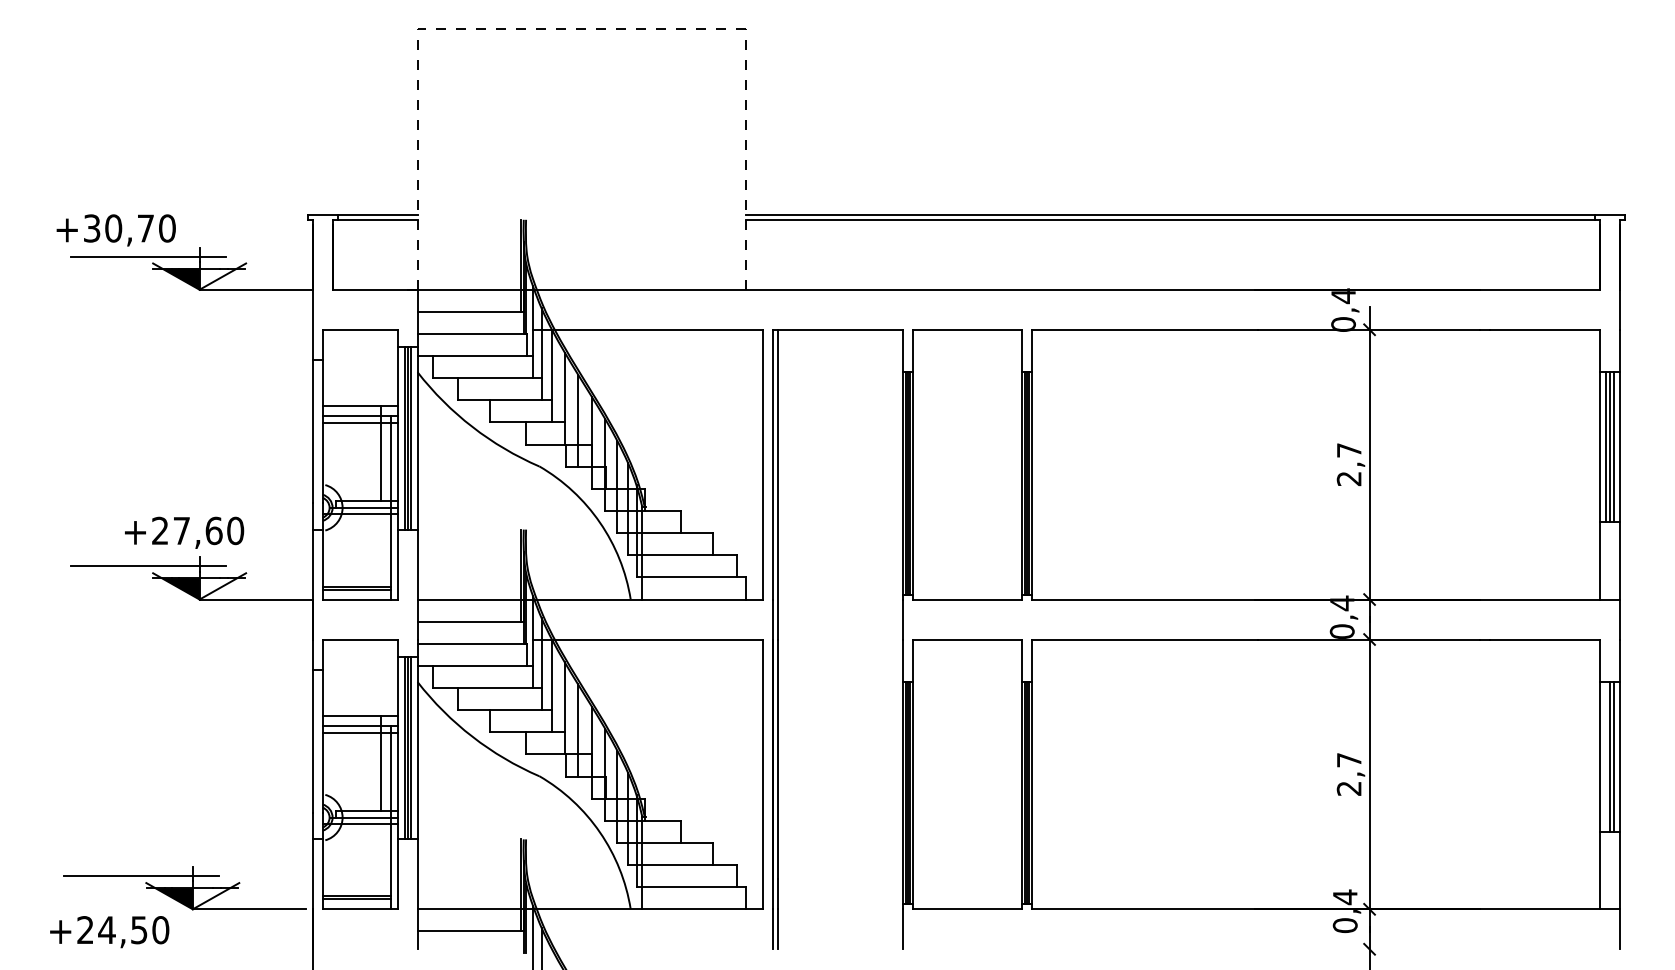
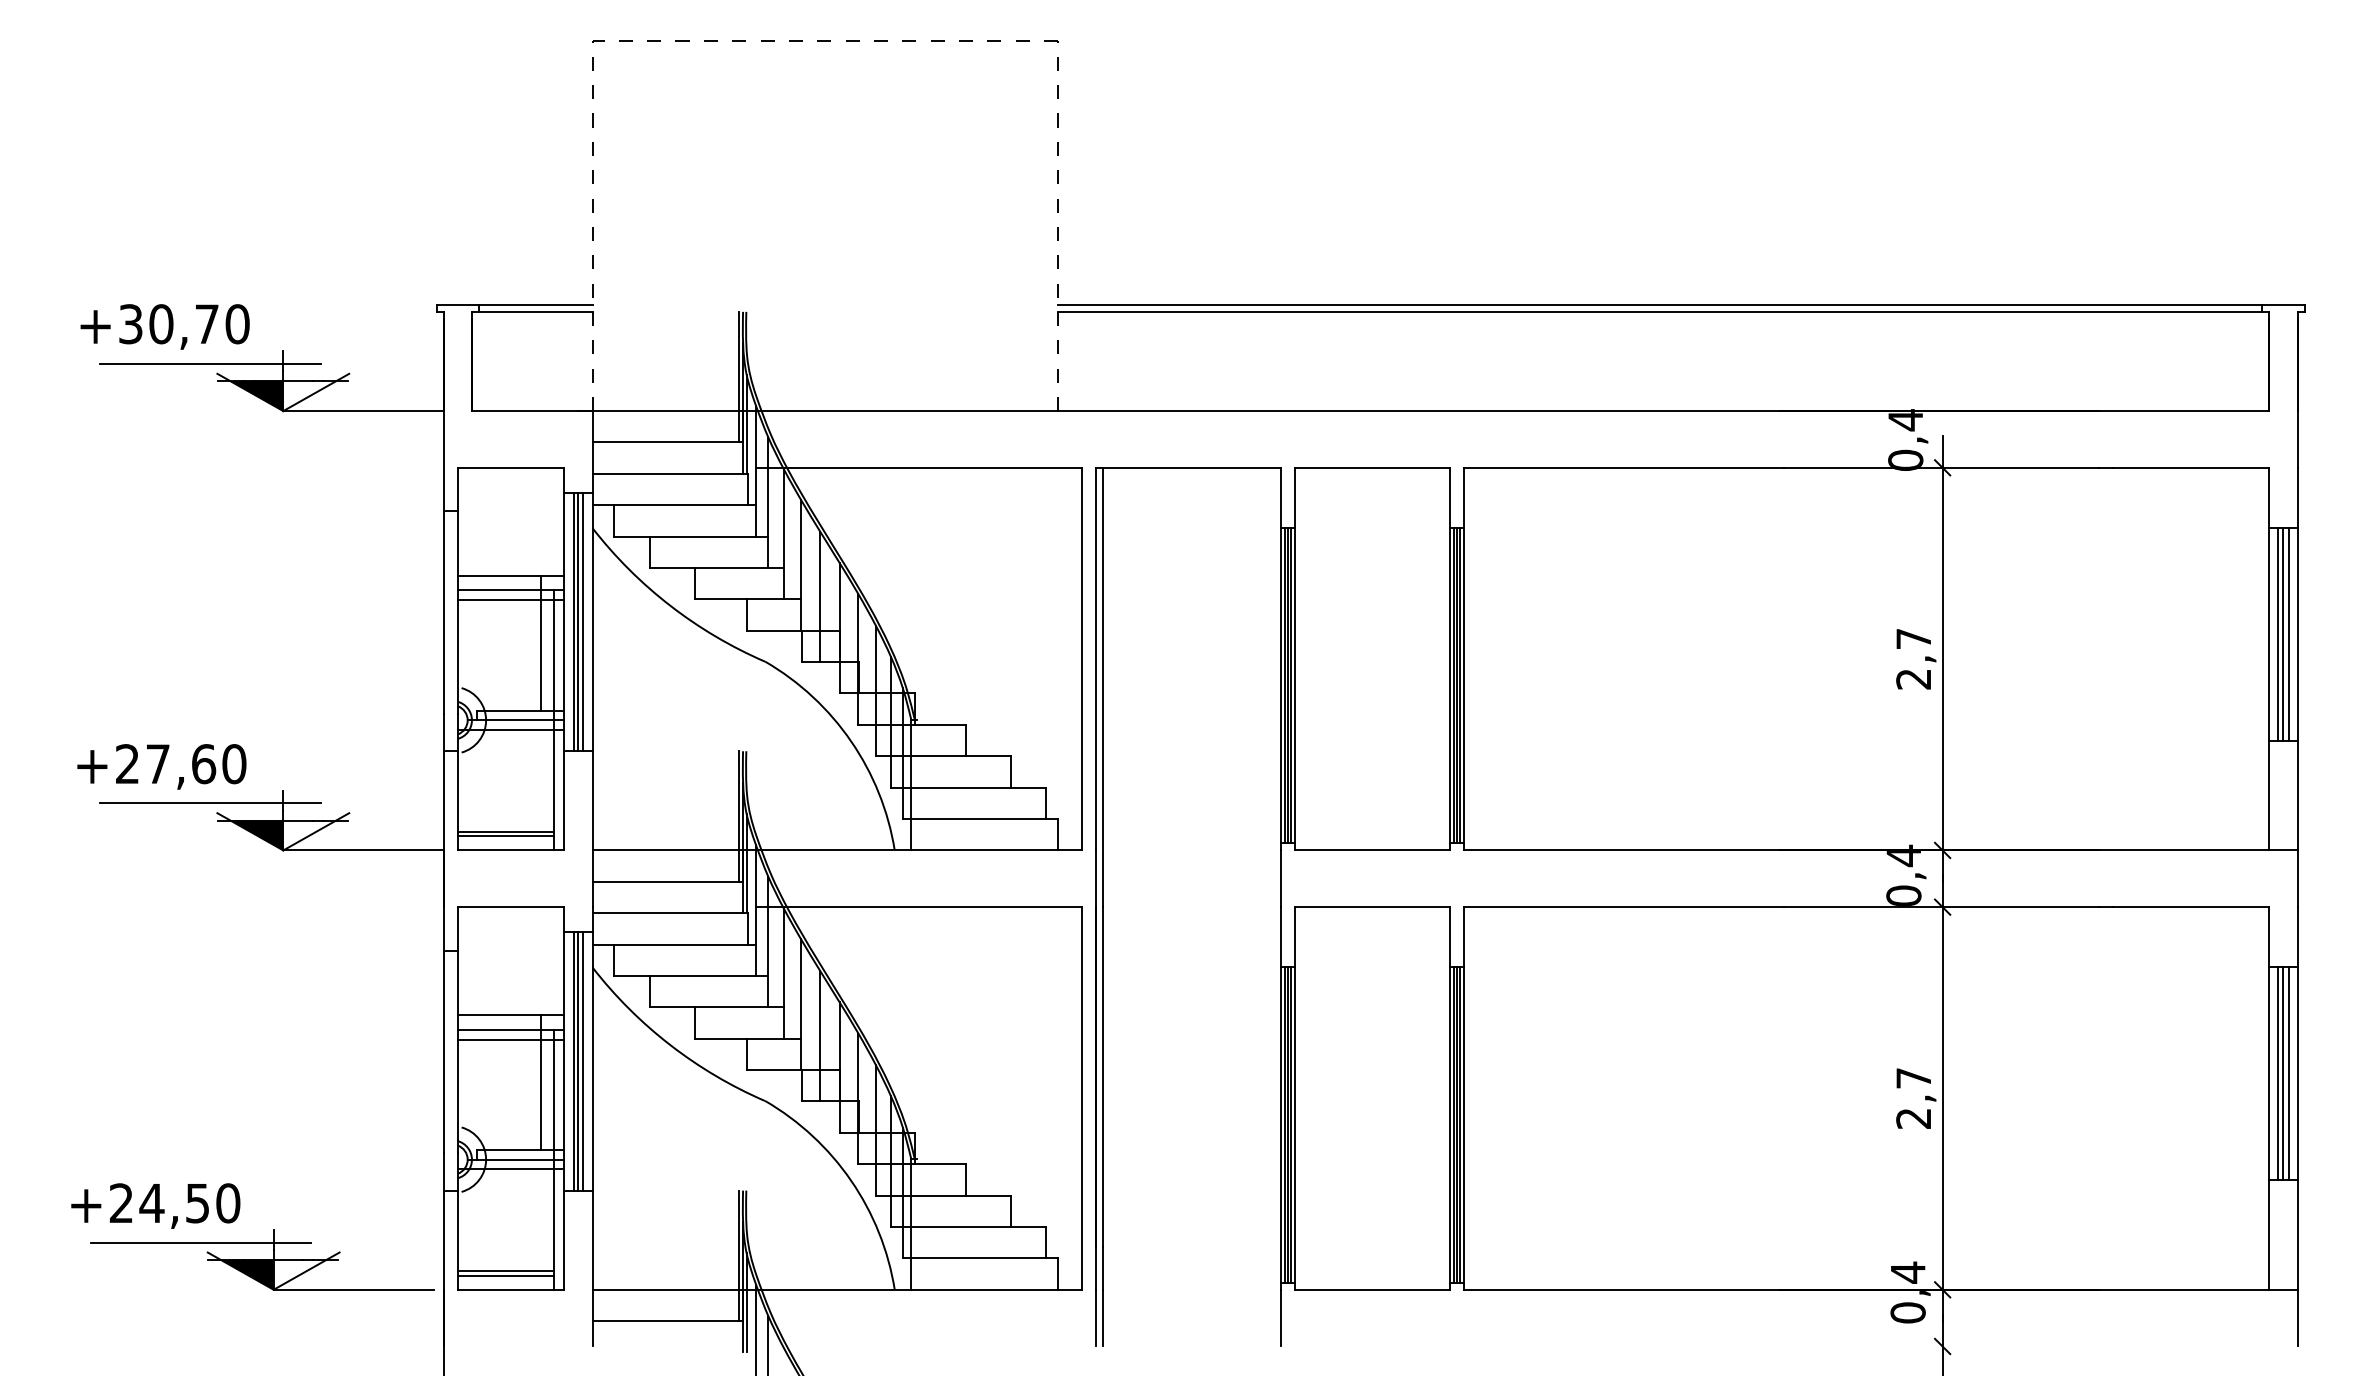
text: (184, 532) -> (161, 766), moved
line: (1605, 756) -> (2277, 1073), added
text: (109, 931) -> (155, 1205), moved

